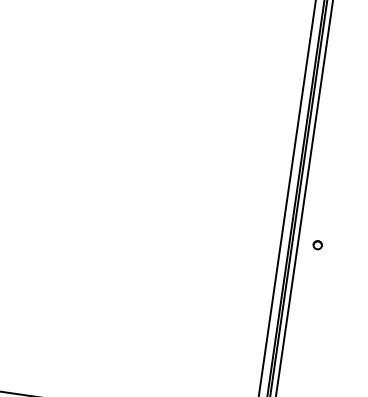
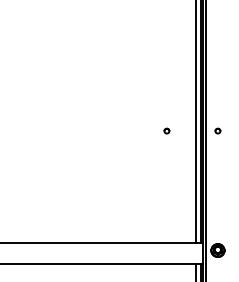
part: (231, 231) -> (166, 130), added

